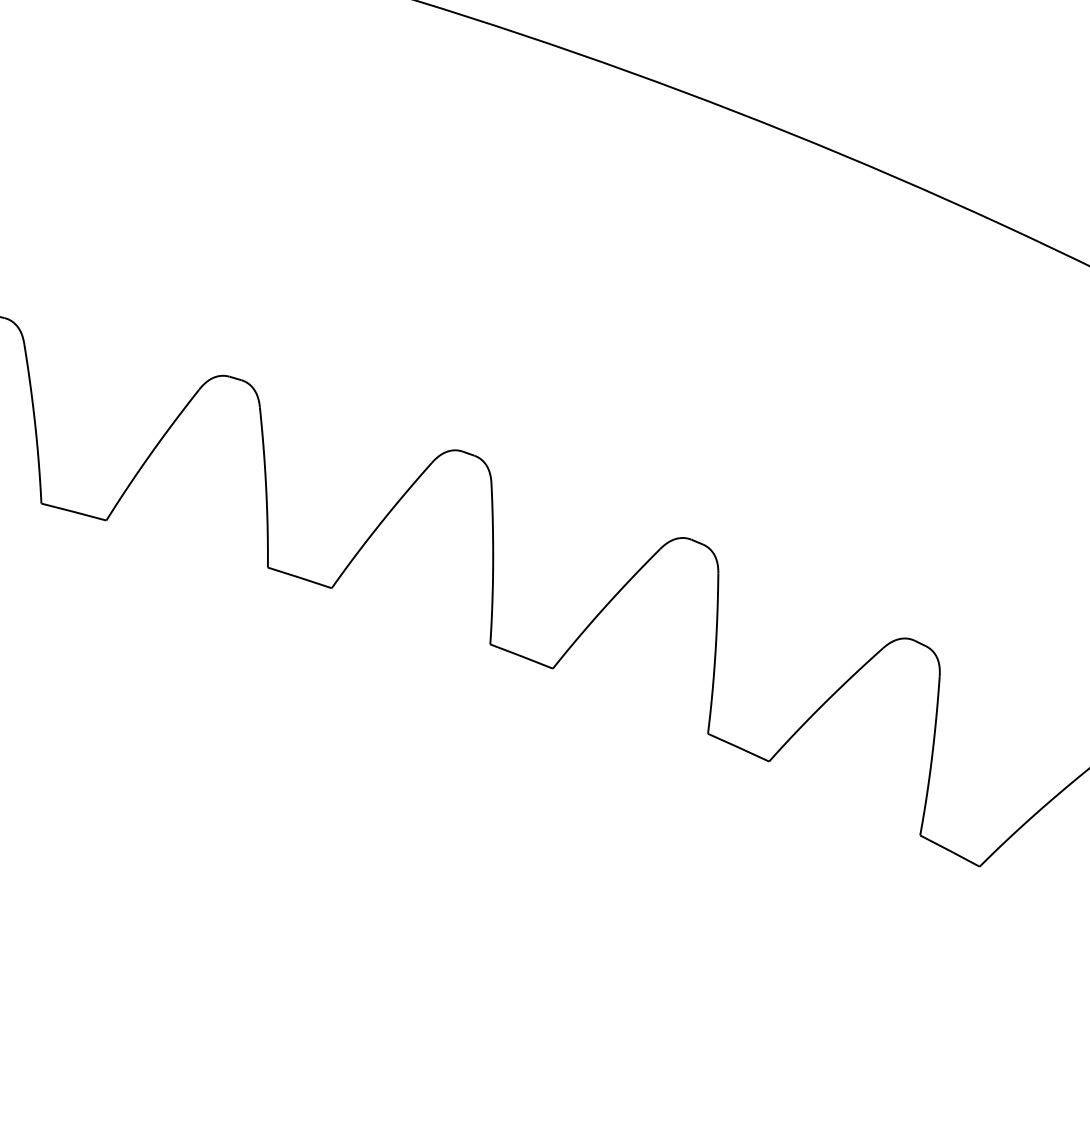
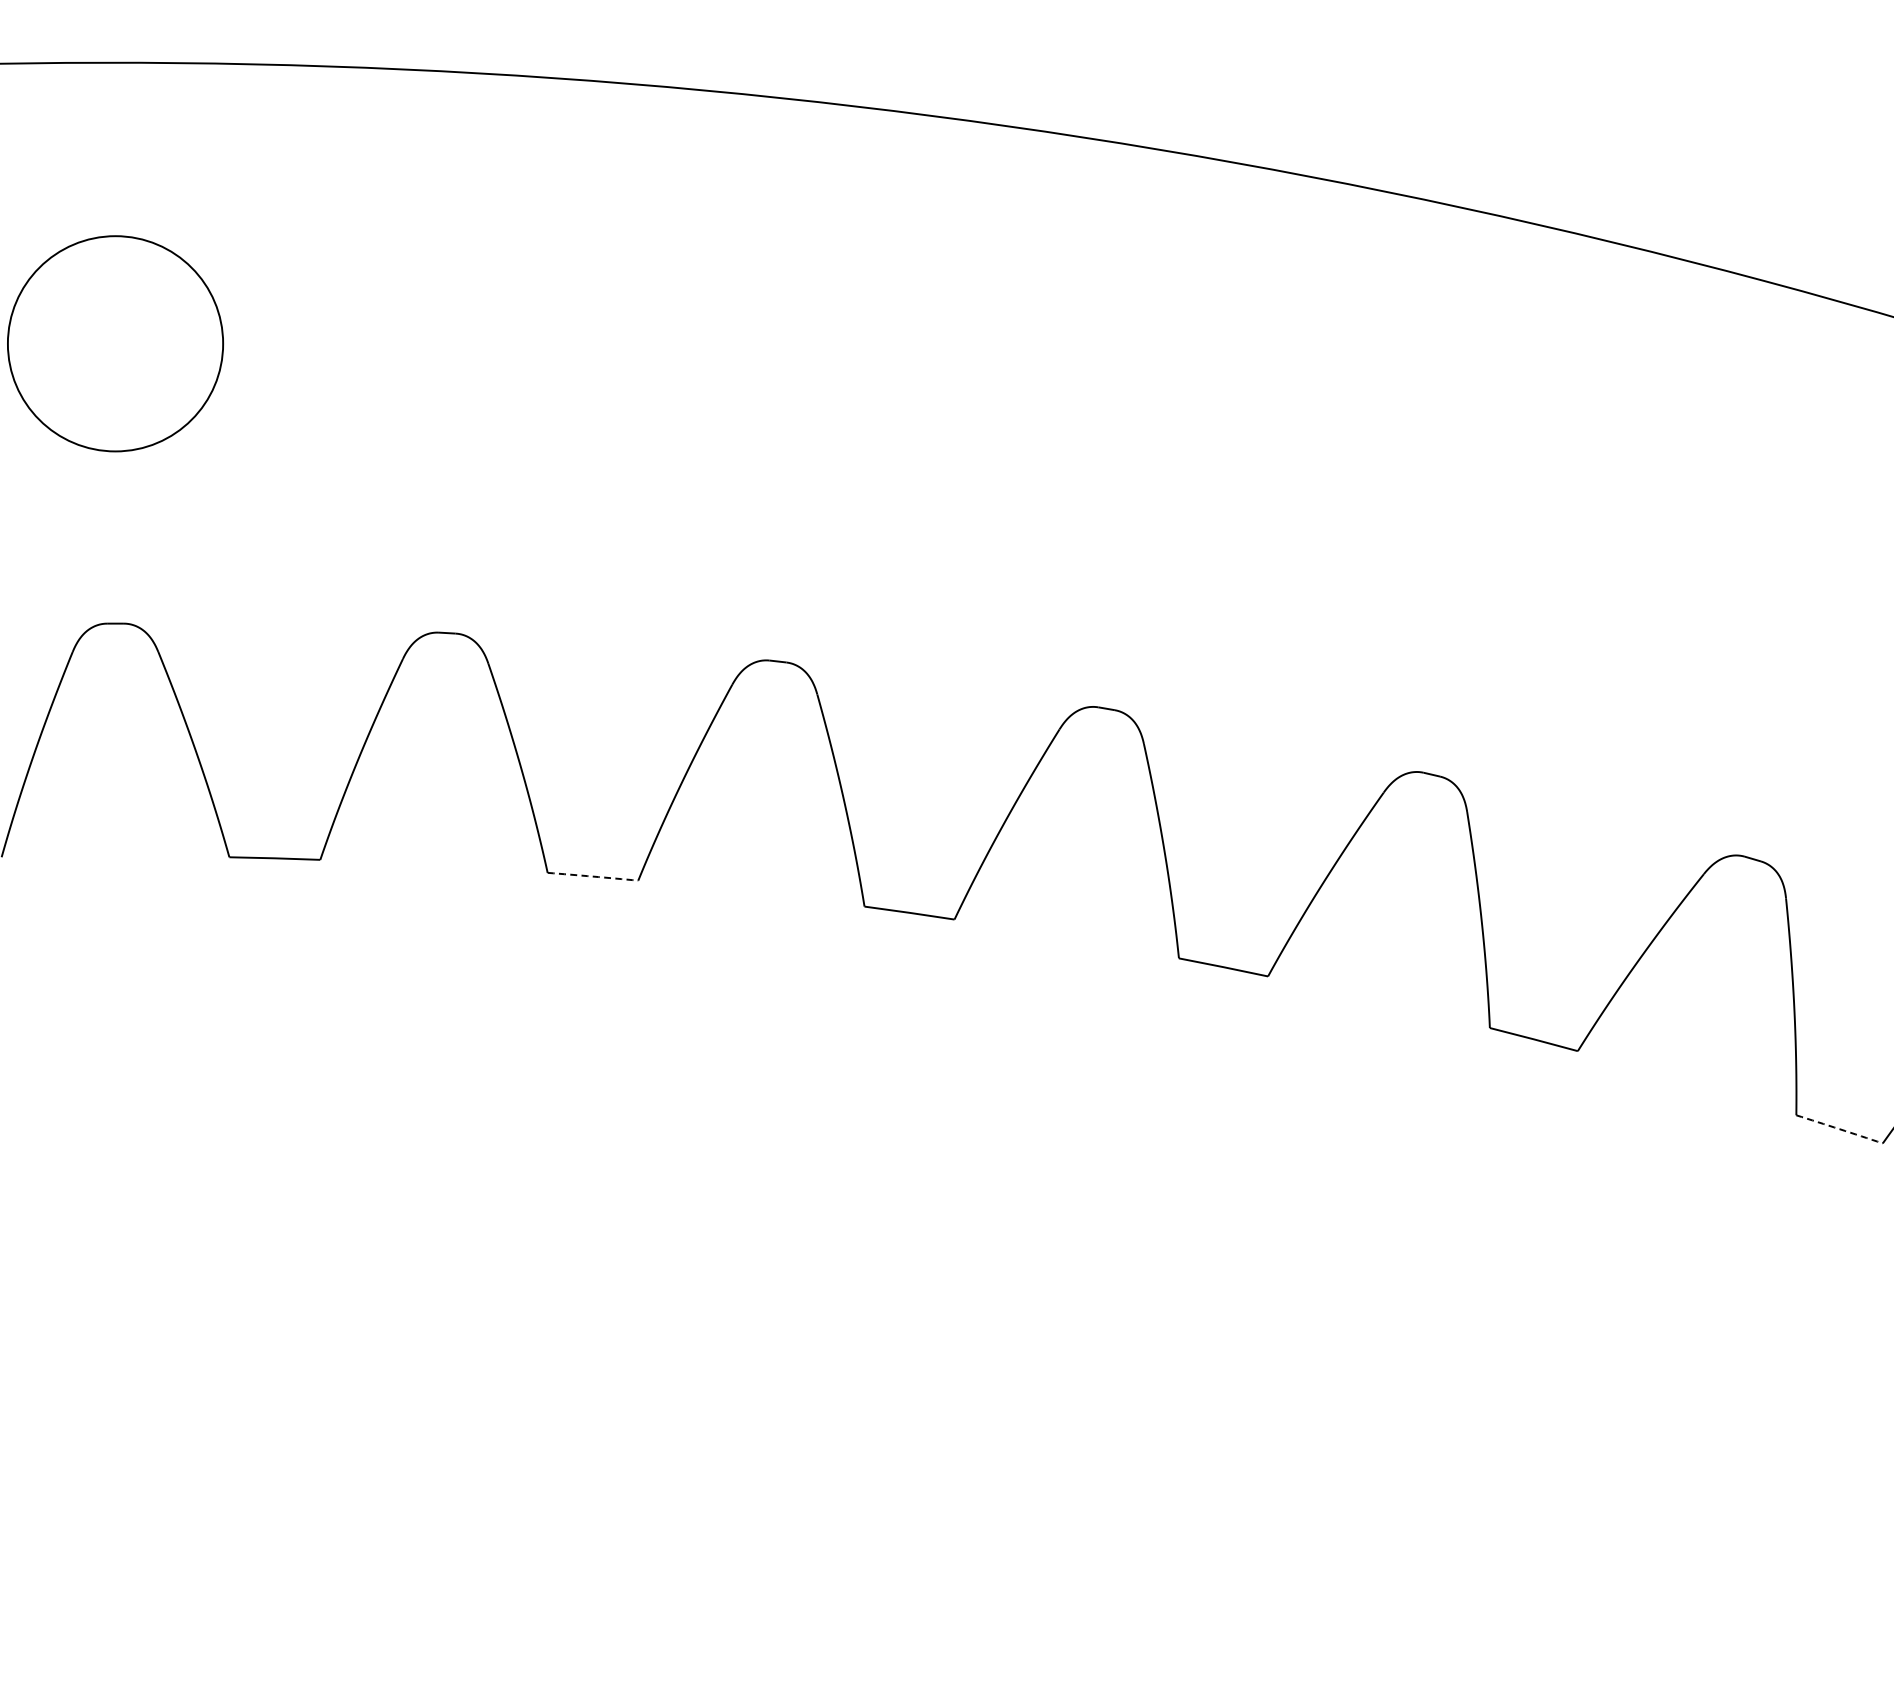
arc: (73, 511) -> (592, 876), solid -> dashed
arc: (949, 851) -> (1839, 1129), solid -> dashed

